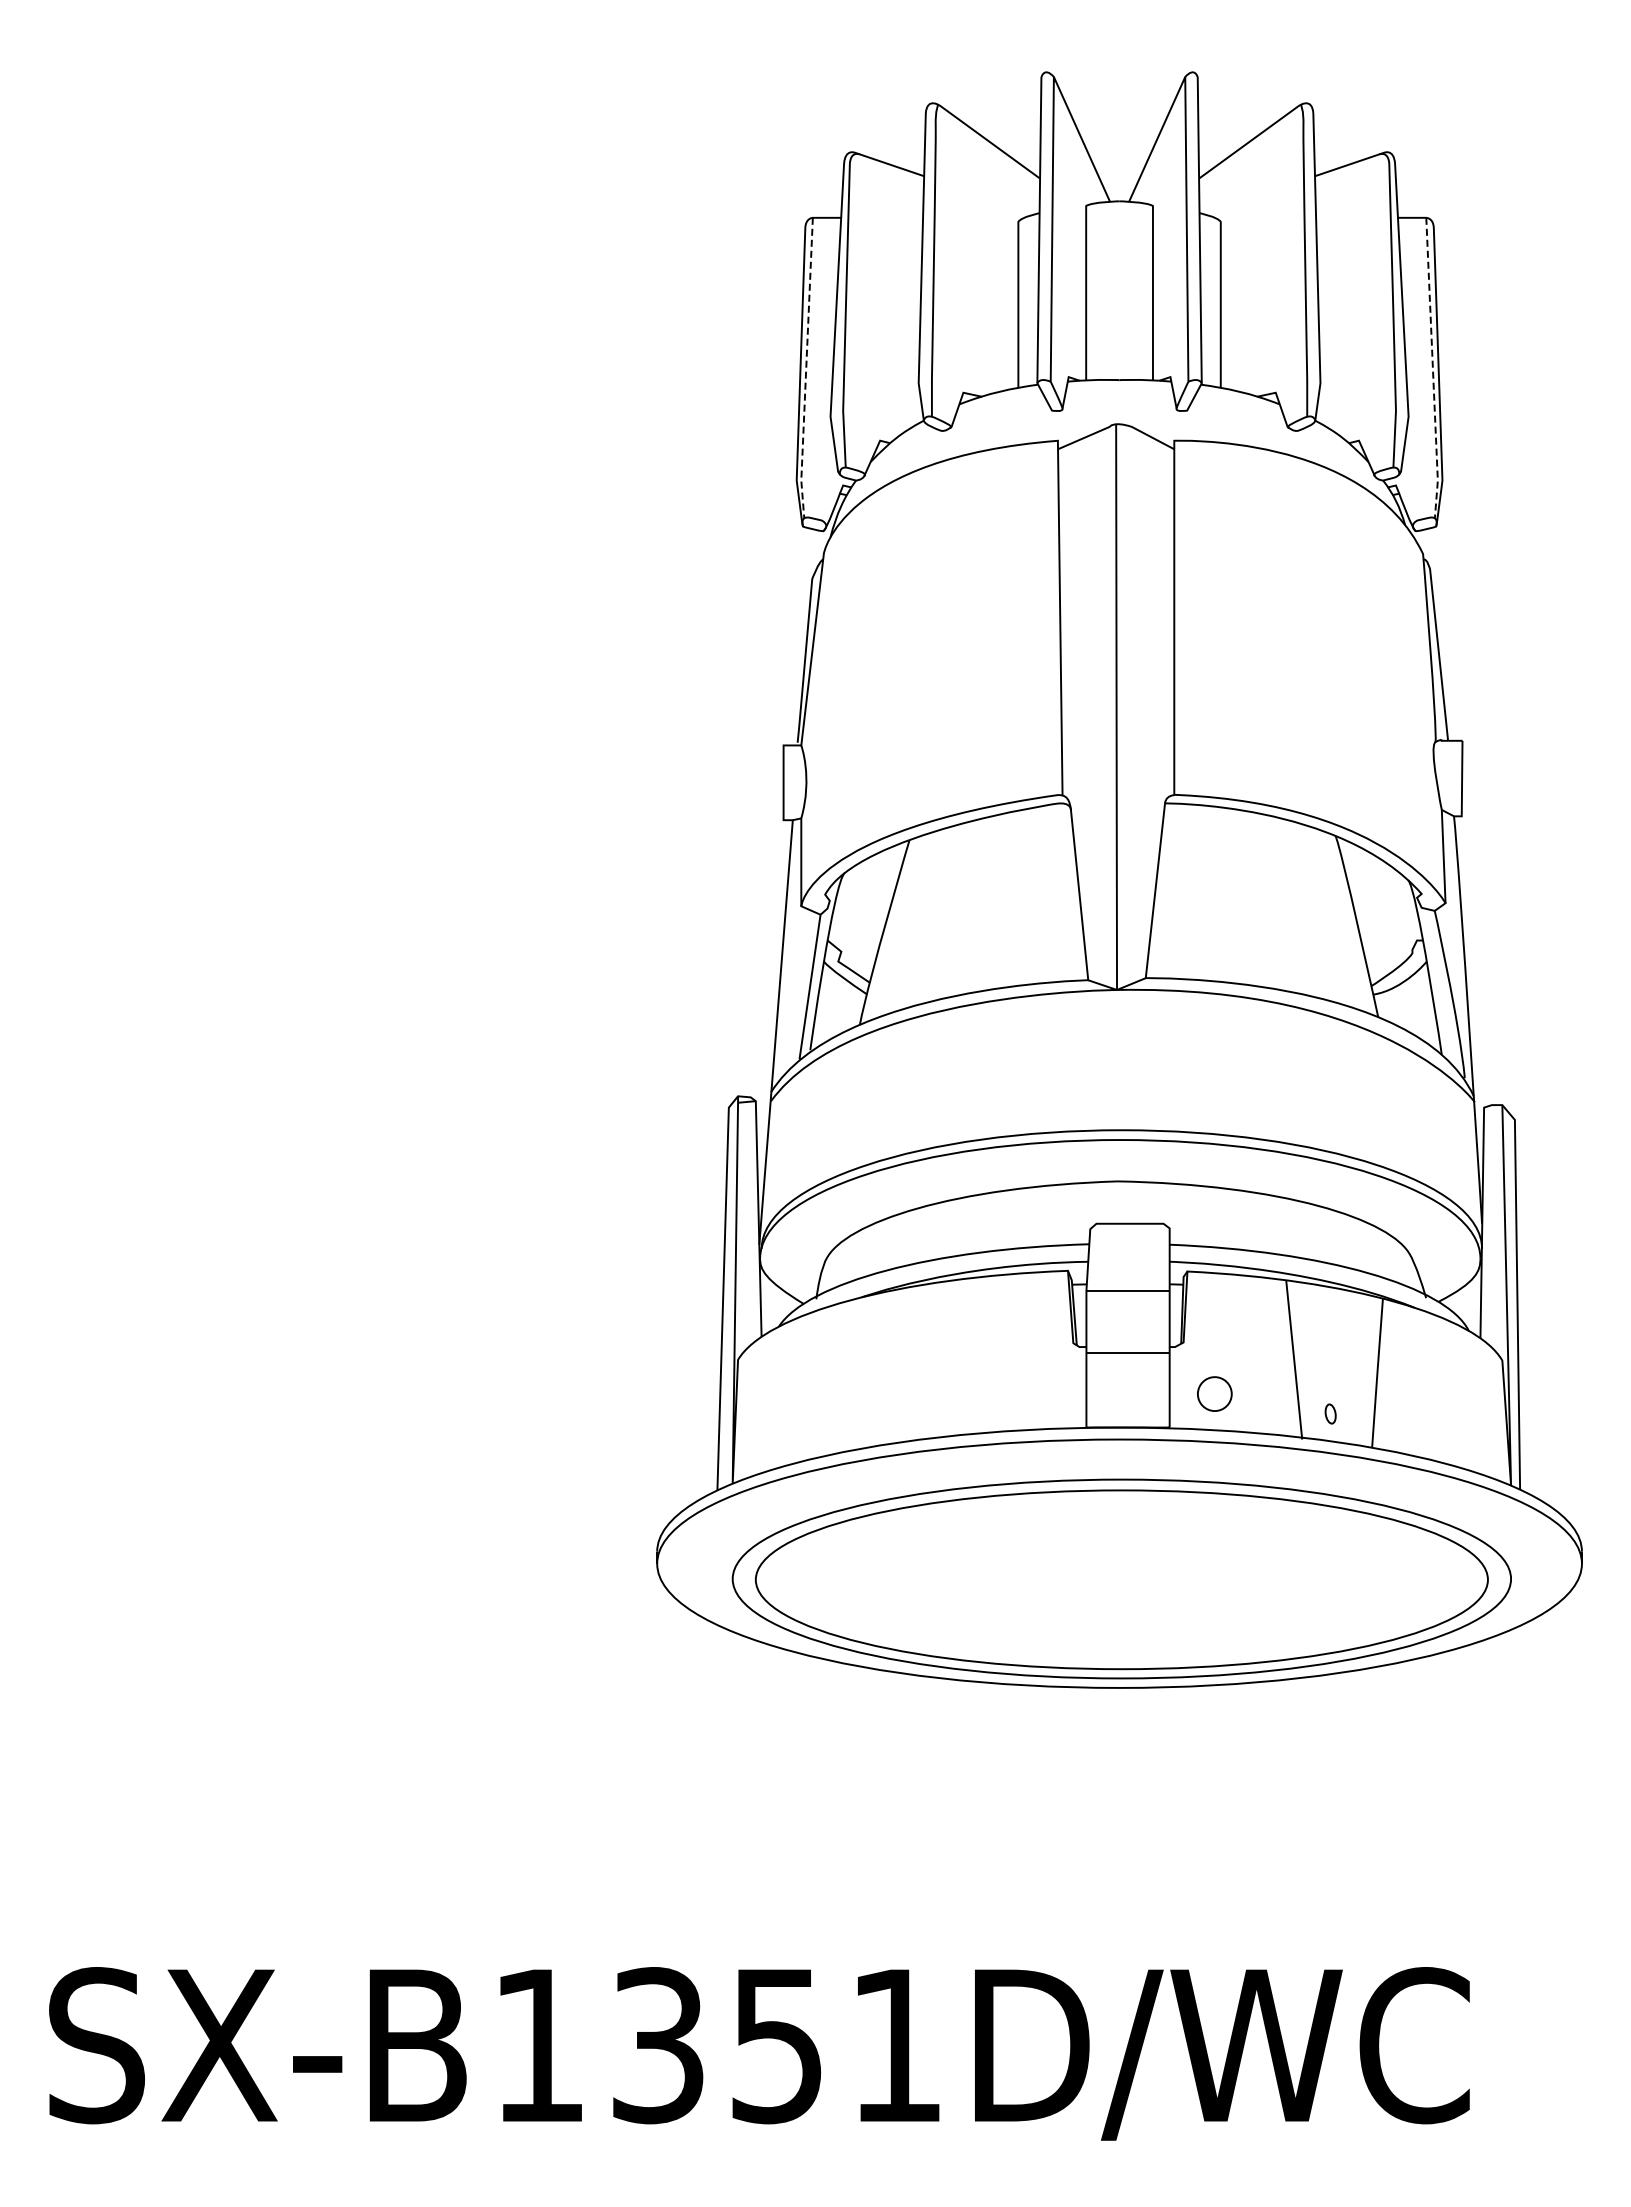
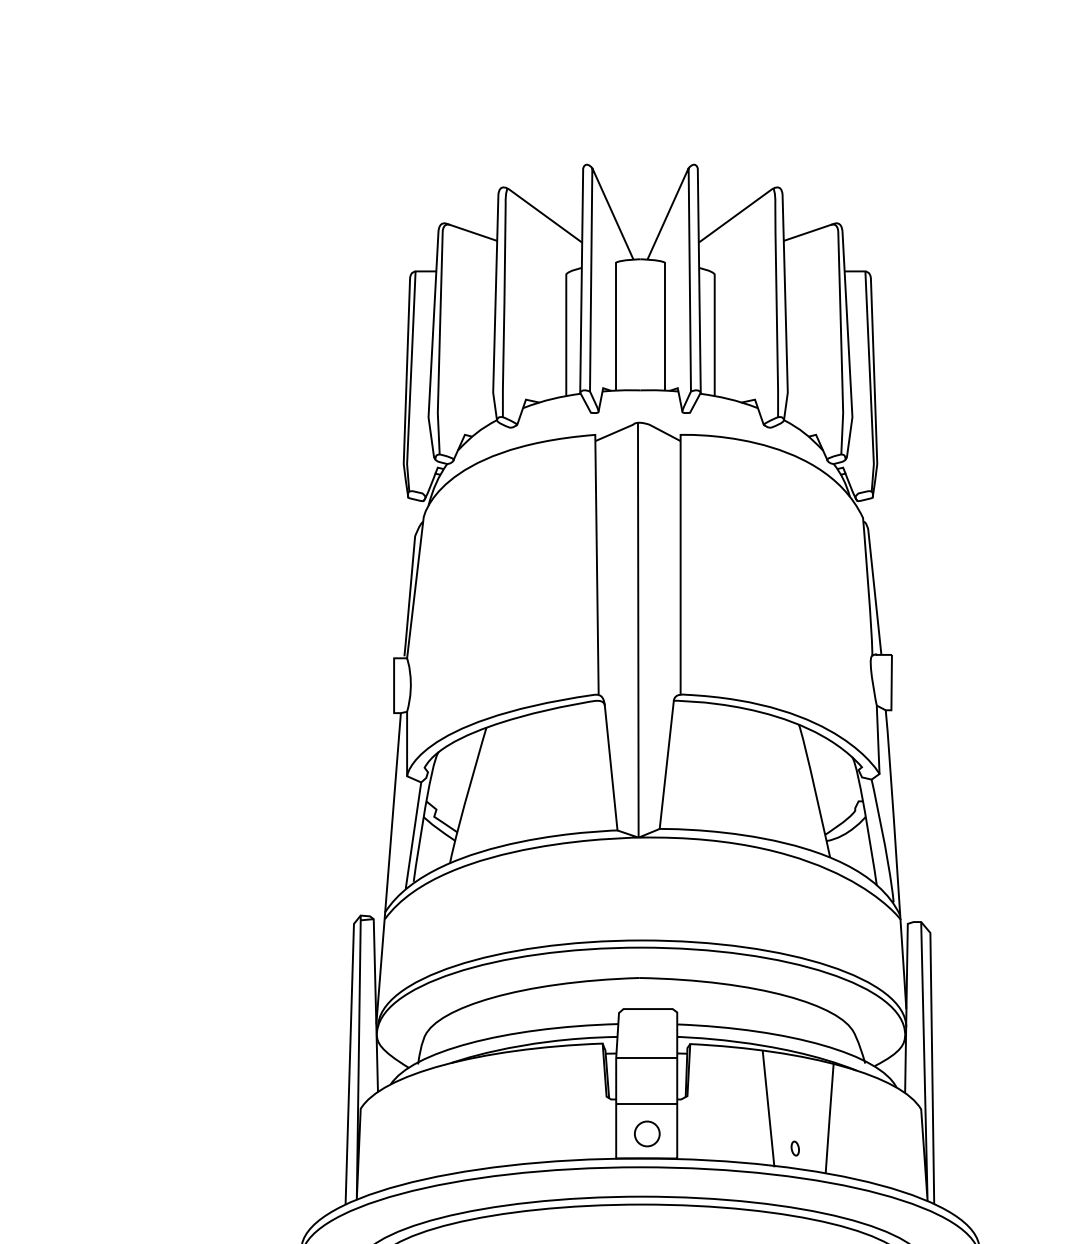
line: (806, 368) -> (410, 381), dashed -> solid
line: (1432, 368) -> (869, 381), dashed -> solid
part: (1214, 1393) -> (647, 1133), moved

